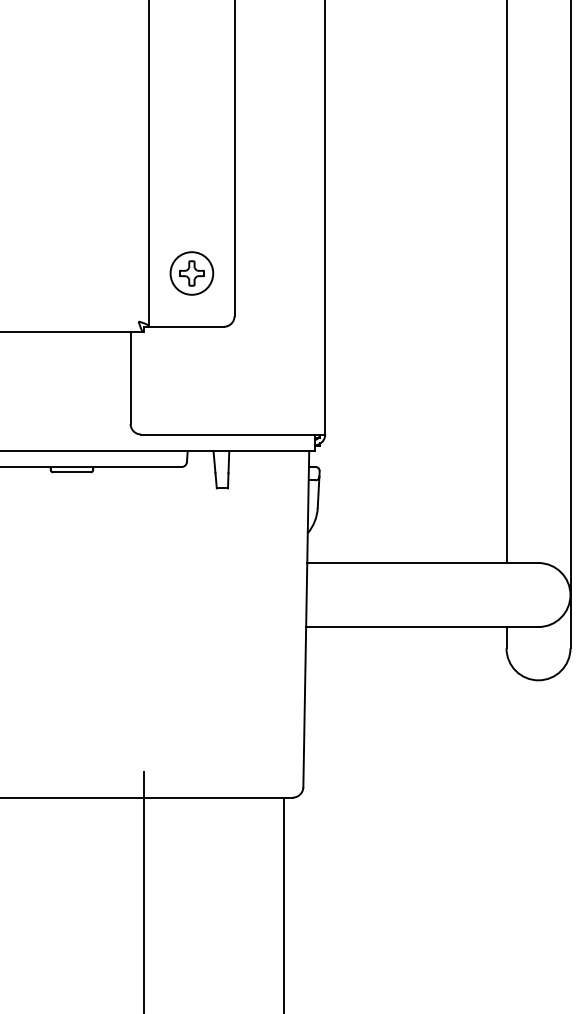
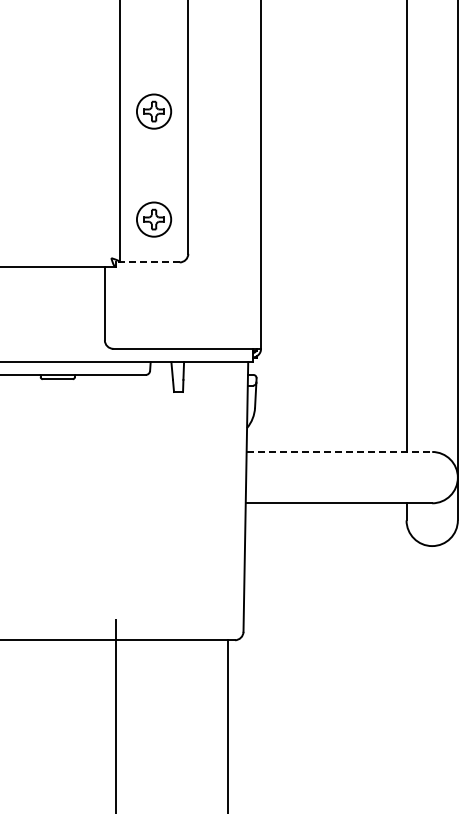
part: (192, 138) -> (154, 111), added
line: (183, 326) -> (147, 262), solid -> dashed
line: (422, 562) -> (339, 451), solid -> dashed

